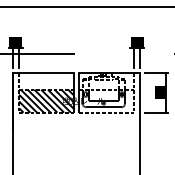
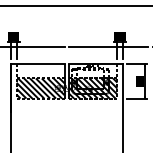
line: (124, 54) -> (108, 47), added
hatch: (106, 101) -> (93, 88), added

